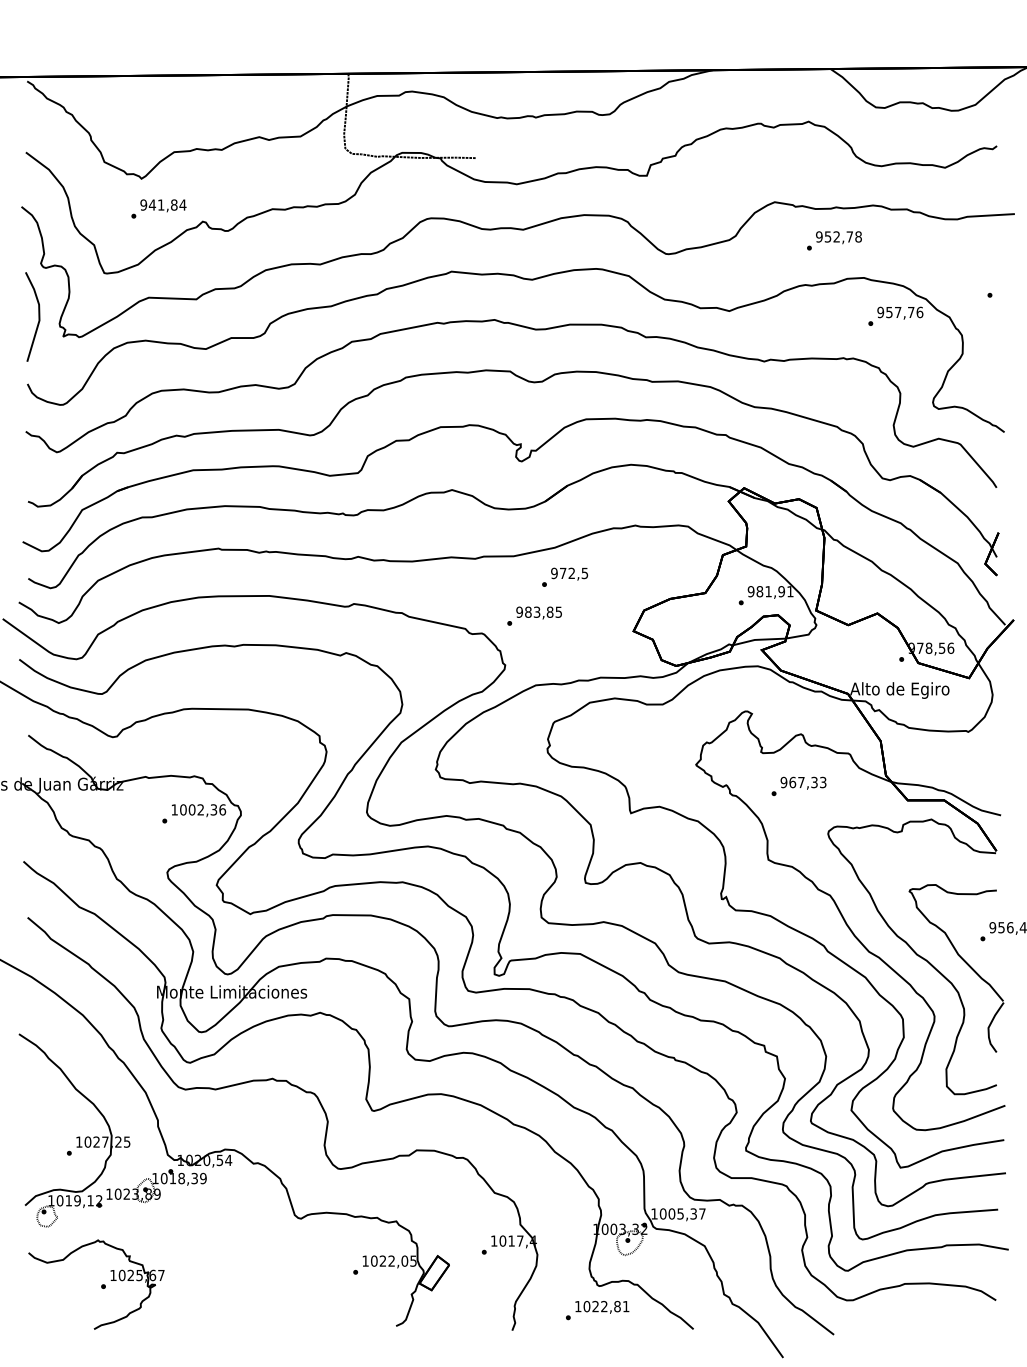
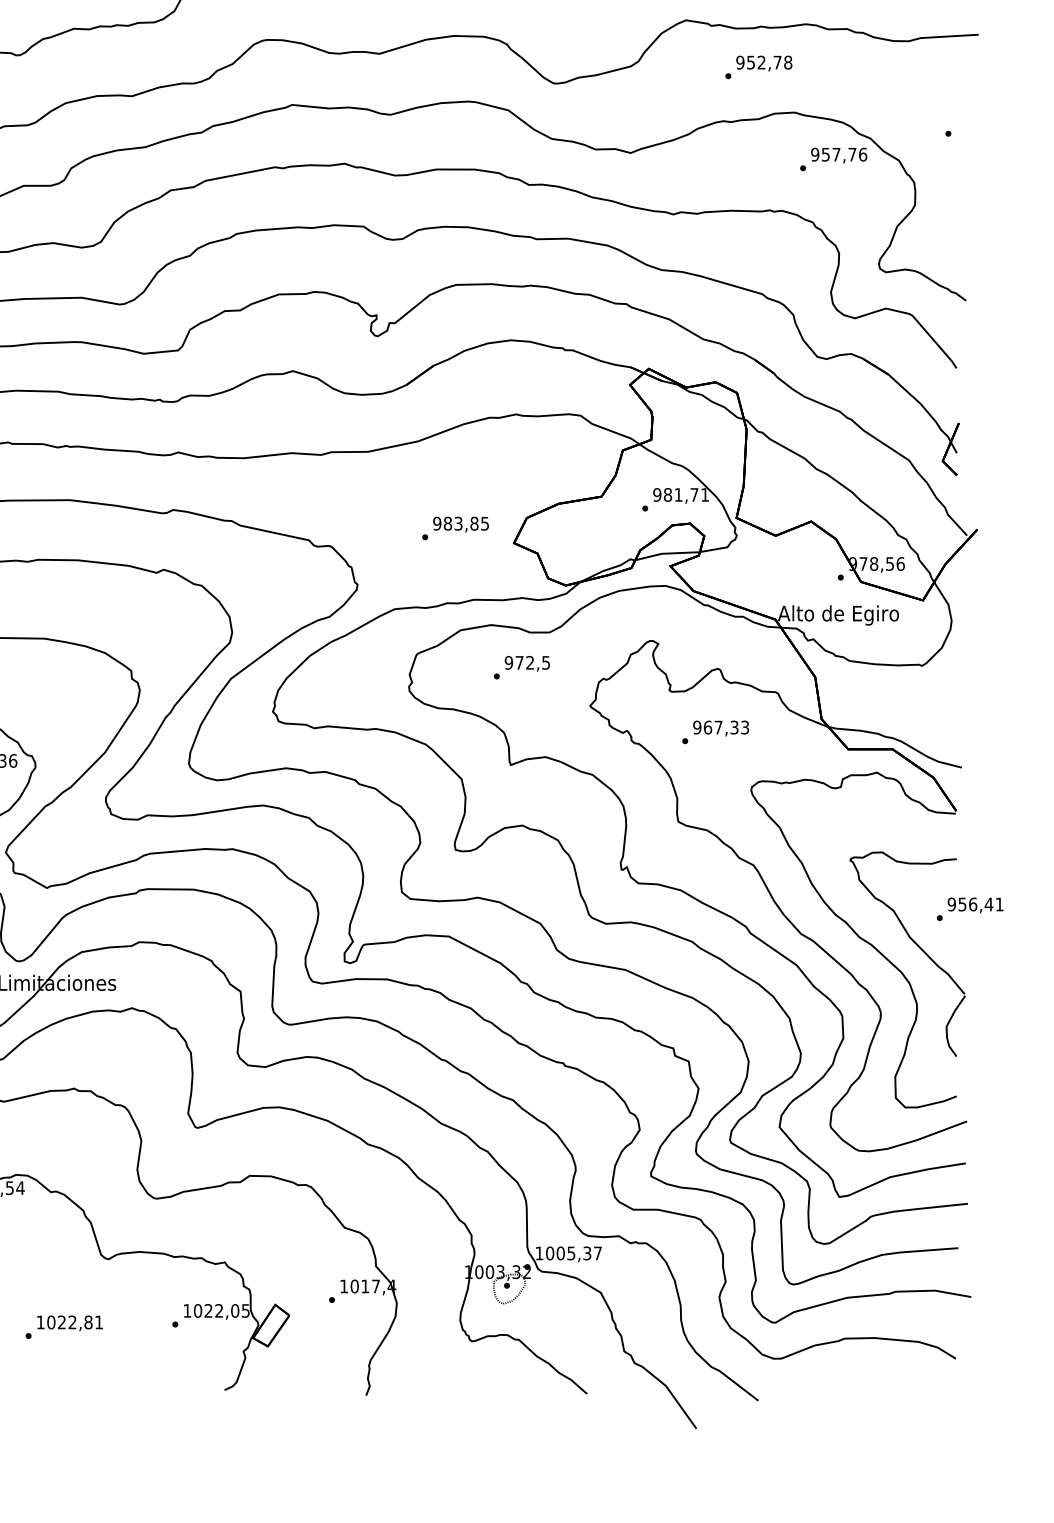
text: (565, 576) -> (522, 666), moved
text: (781, 591) -> (694, 494), 981,91 -> 981,71
text: (534, 615) -> (455, 527), moved
text: (597, 1310) -> (64, 1327), moved

